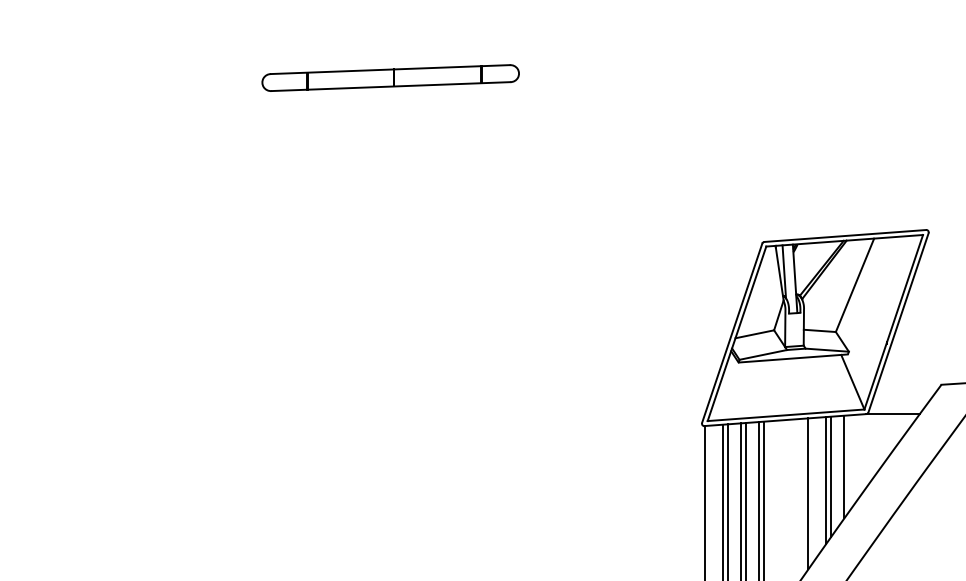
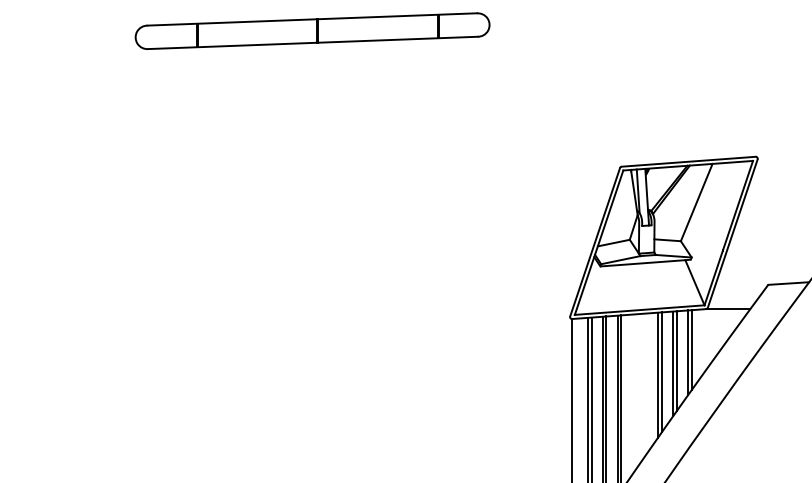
part: (390, 77) -> (312, 30), size x1.67
line: (848, 464) -> (691, 350), added
line: (812, 490) -> (661, 372), added

